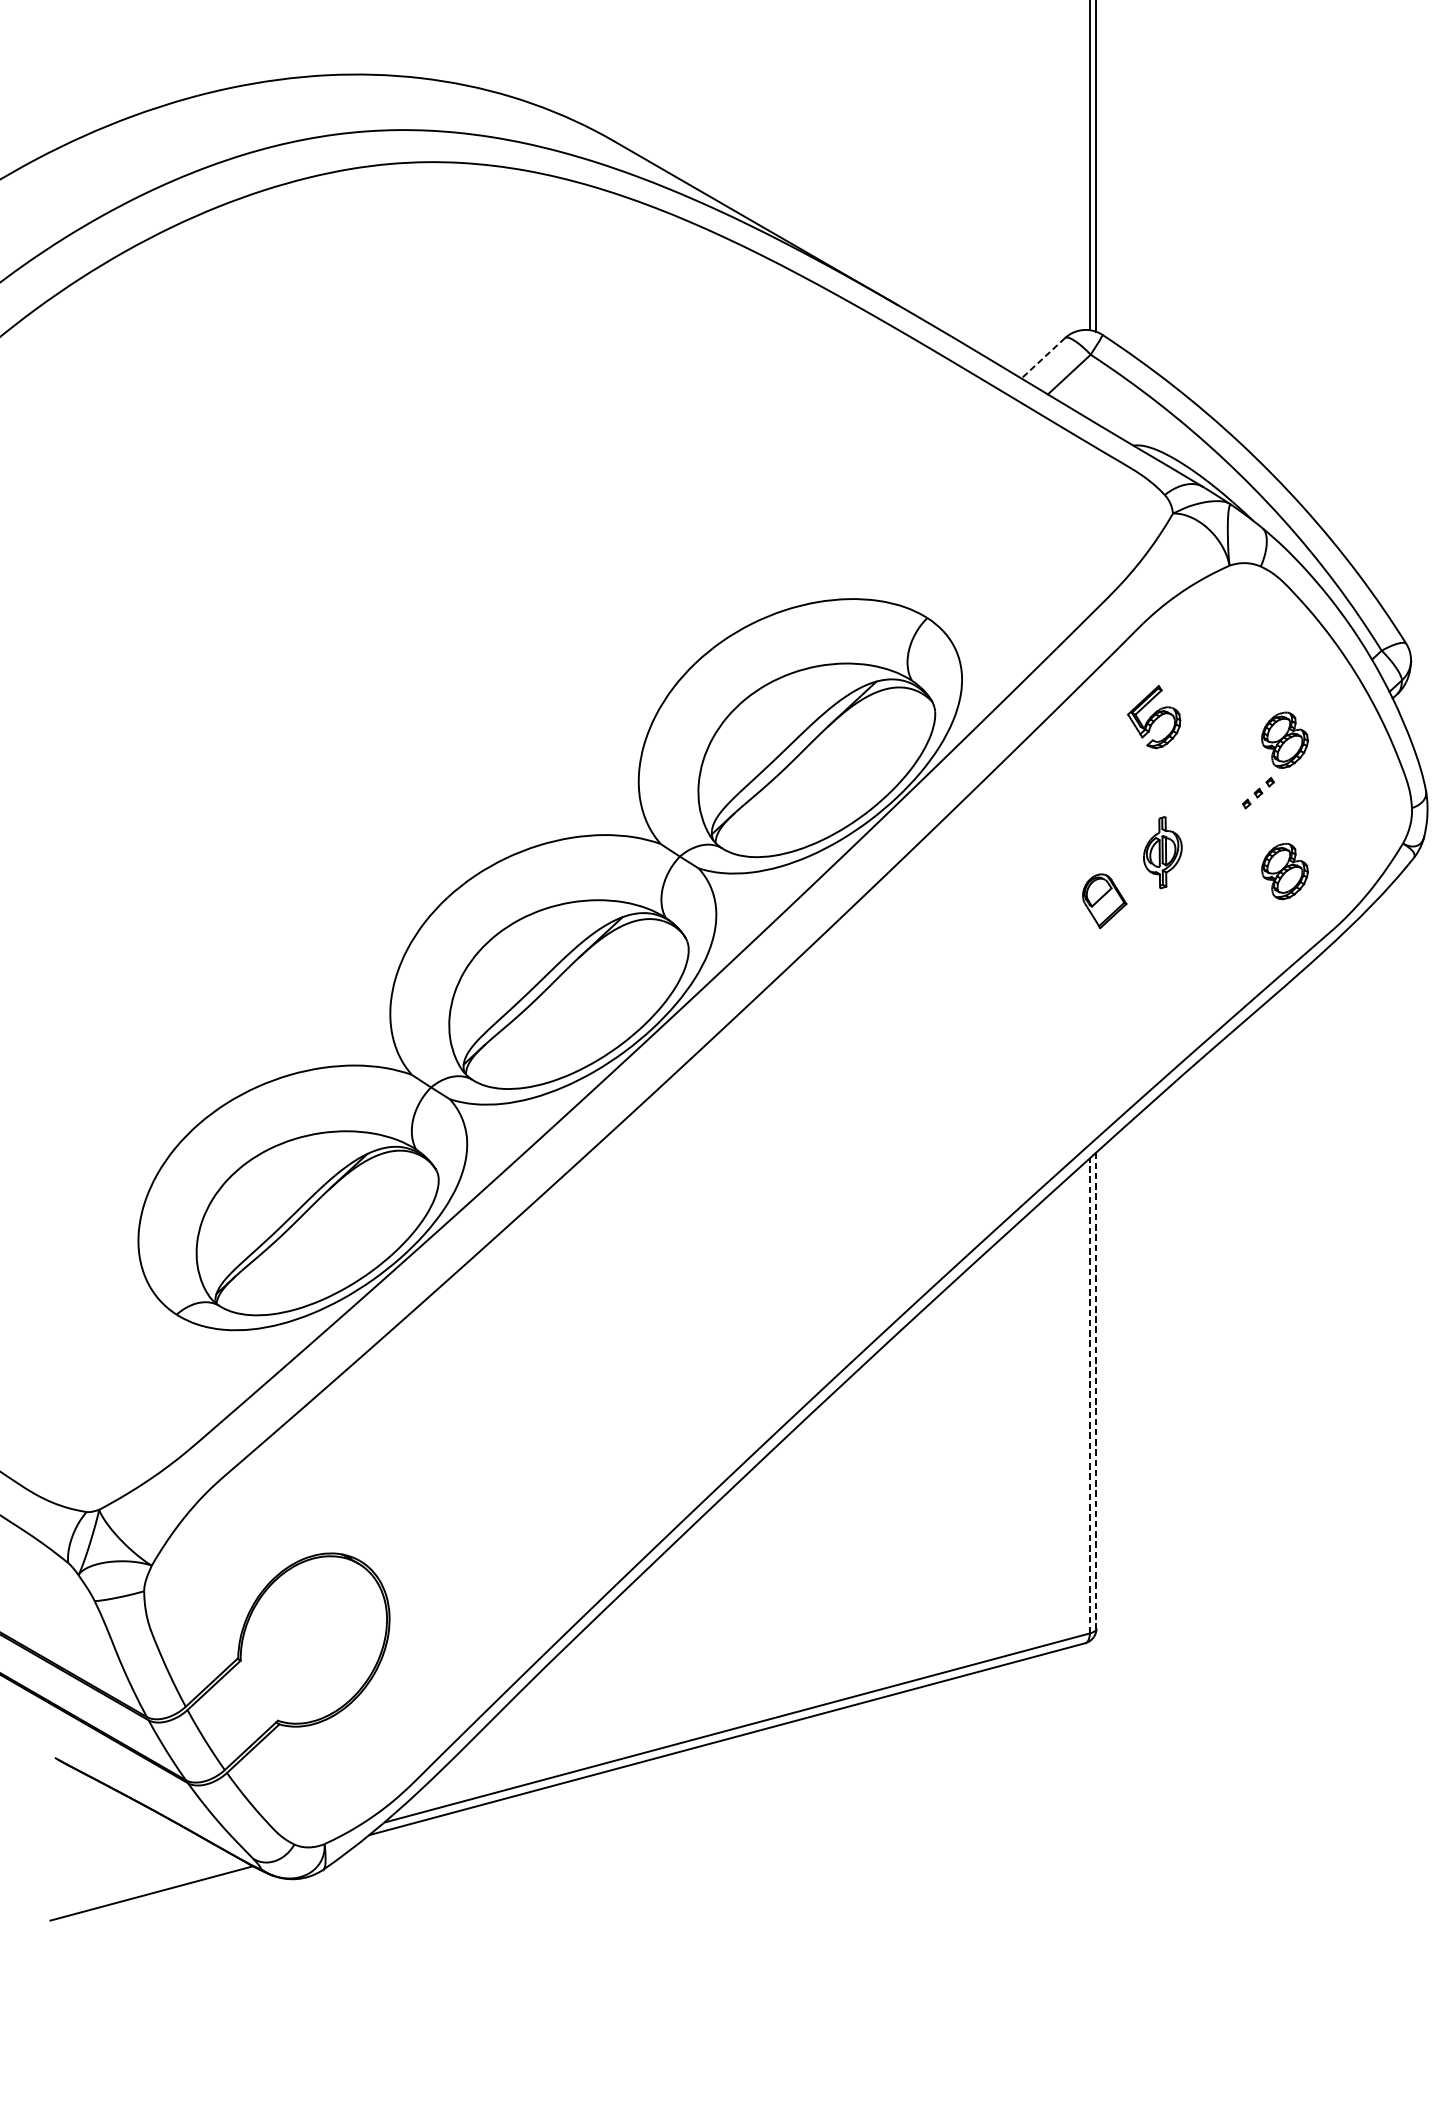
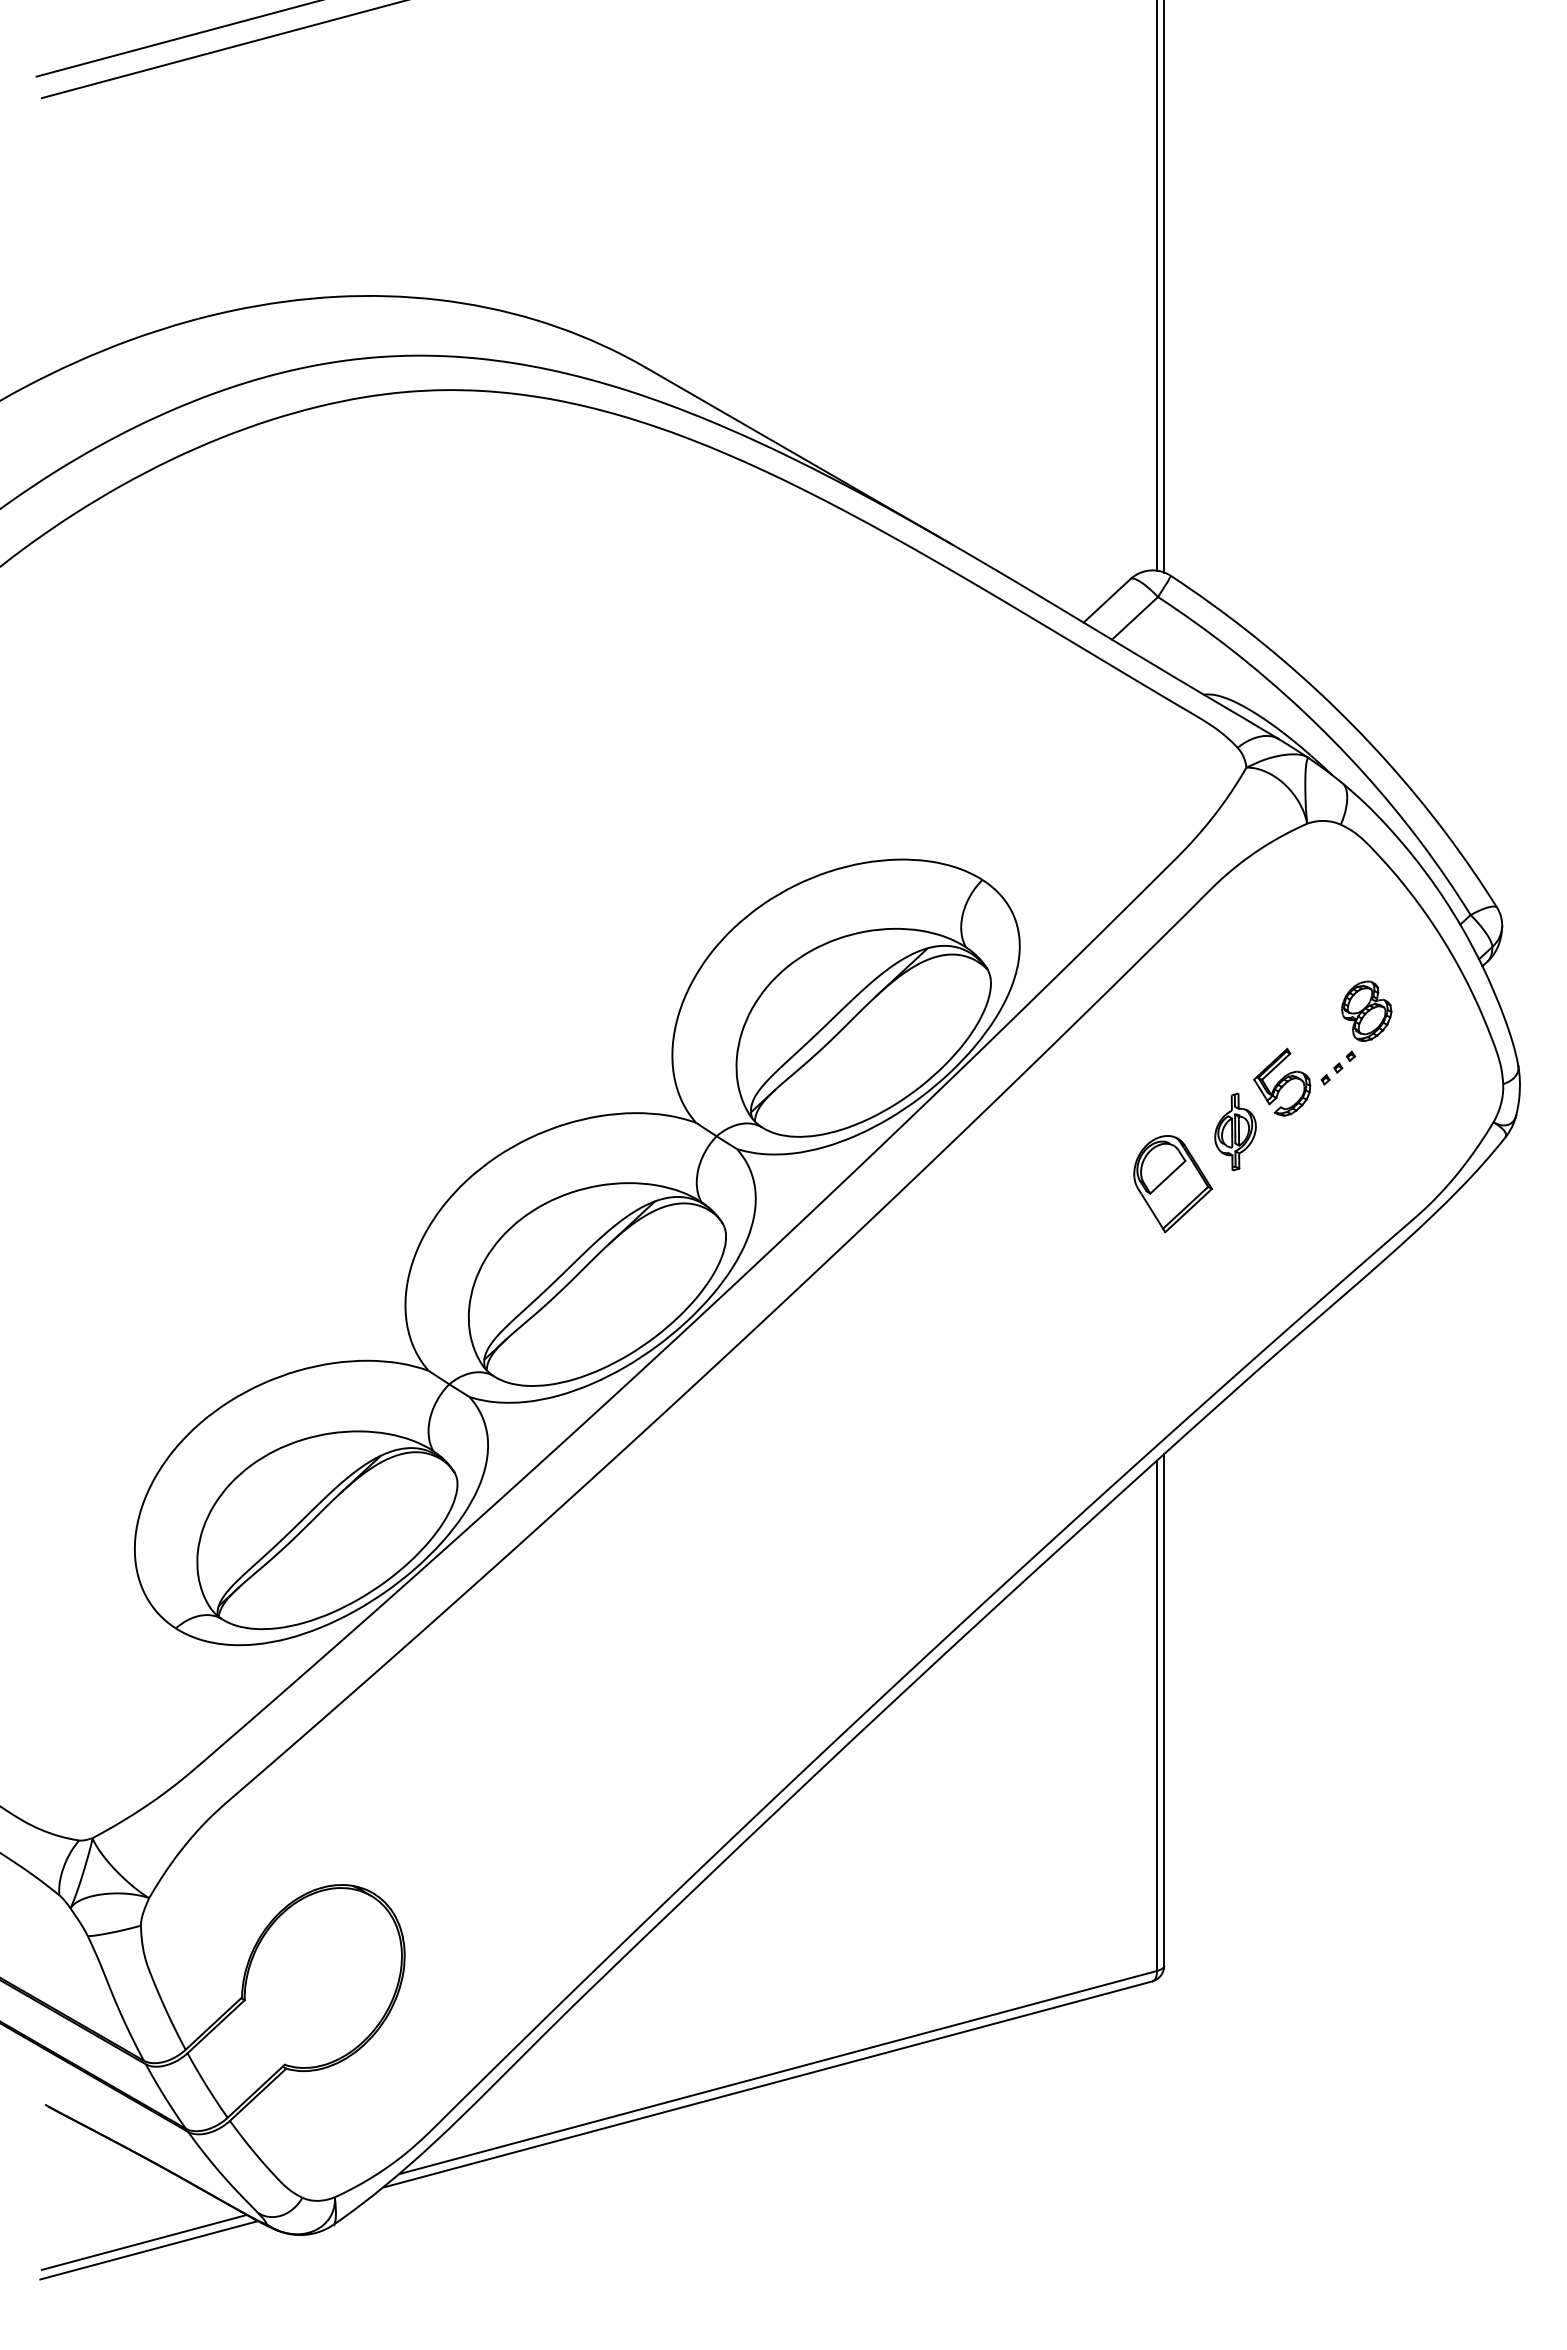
line: (1043, 357) -> (1107, 600), dashed -> solid
part: (1154, 716) -> (1282, 1081), moved
part: (1284, 870) -> (1366, 1151), removed
part: (1104, 901) -> (1172, 1184), size x1.67
line: (1096, 1390) -> (1164, 1709), dashed -> solid
line: (1090, 1395) -> (1157, 1715), dashed -> solid
line: (146, 1885) -> (143, 2241), added

